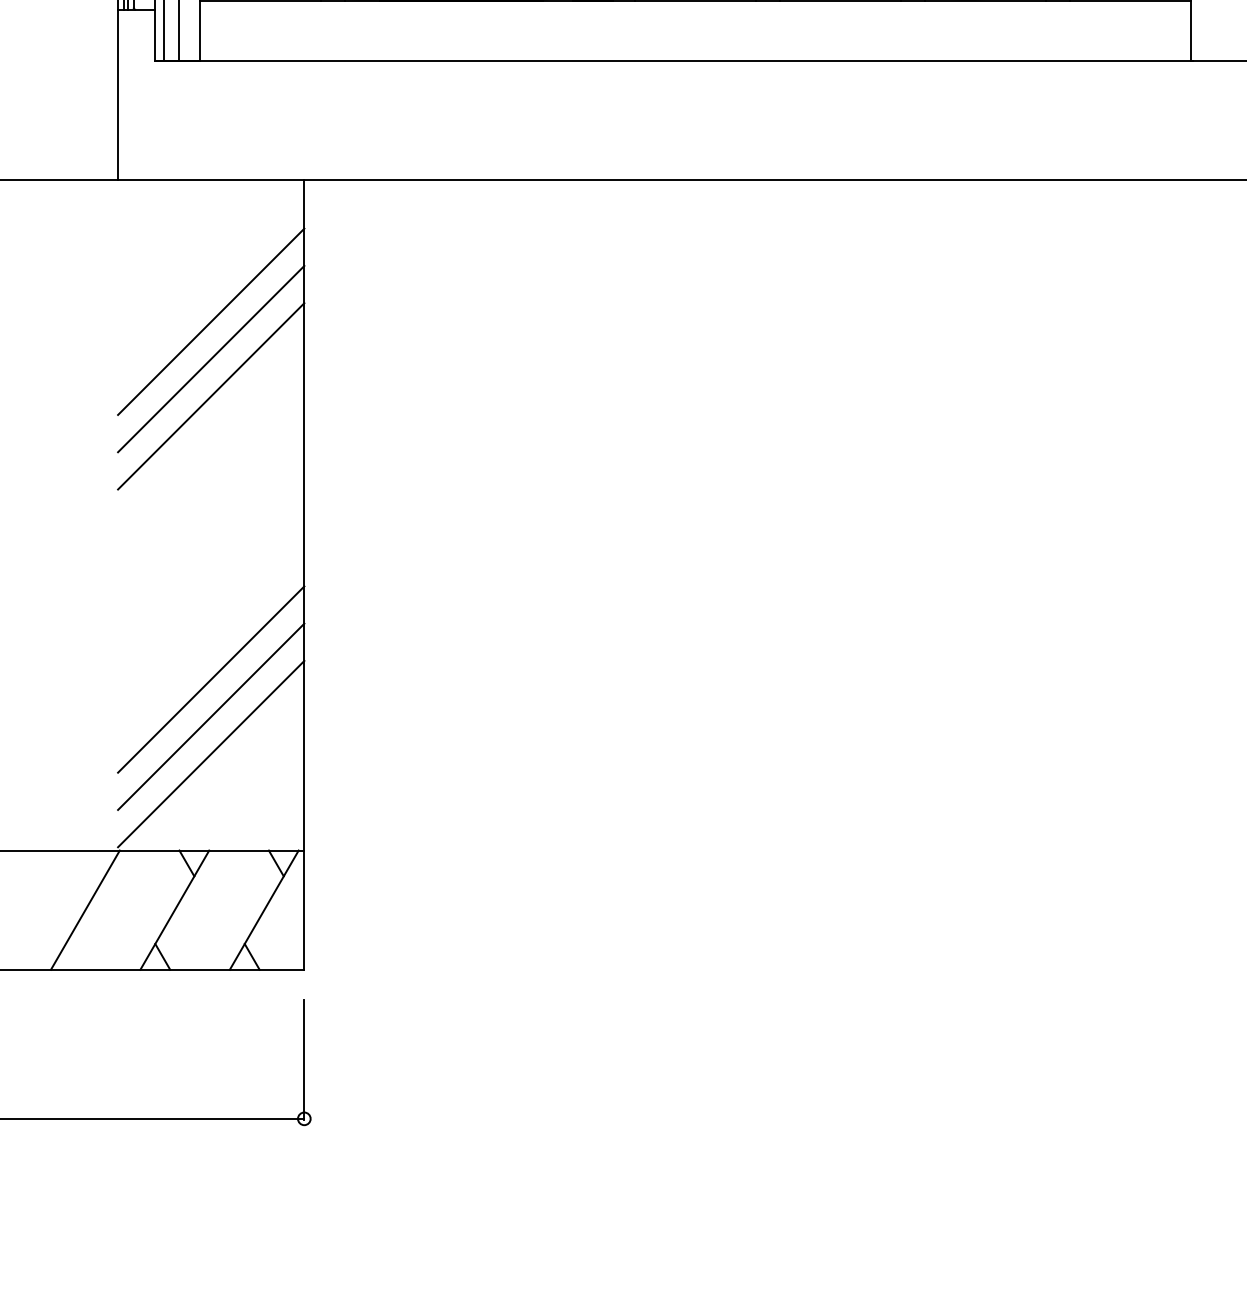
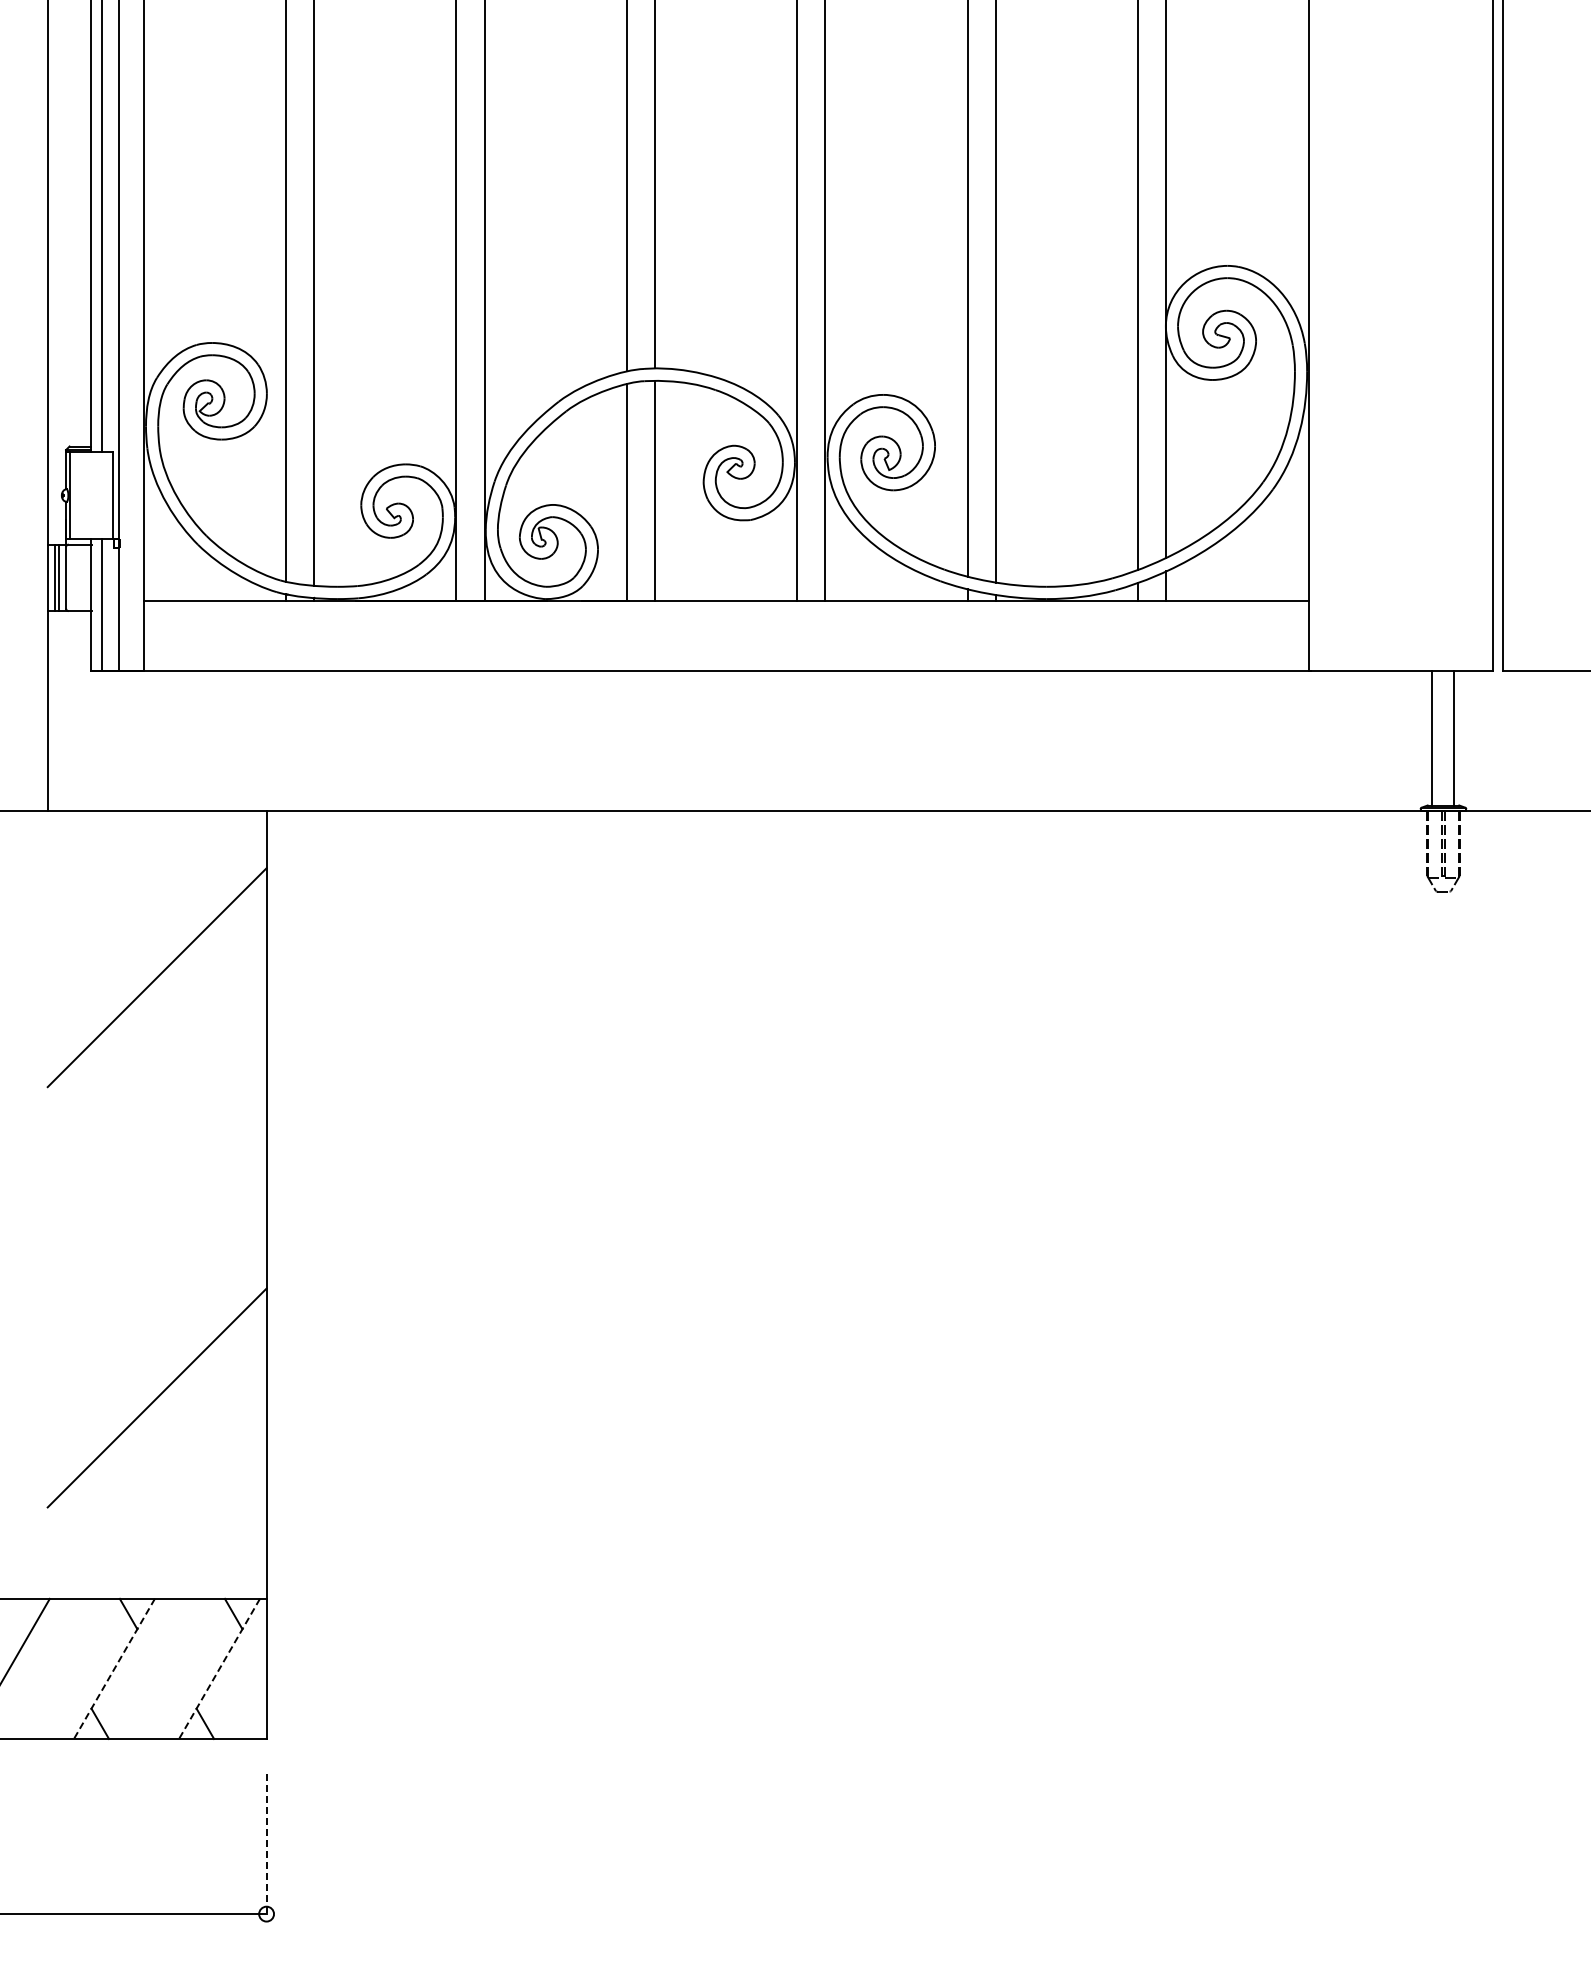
line: (210, 358) -> (156, 1020), removed
line: (210, 395) -> (156, 1064), removed
line: (210, 716) -> (156, 1441), removed
line: (210, 754) -> (156, 1485), removed
line: (174, 909) -> (114, 1668), solid -> dashed
line: (264, 909) -> (219, 1668), solid -> dashed
line: (304, 1059) -> (266, 1844), solid -> dashed

